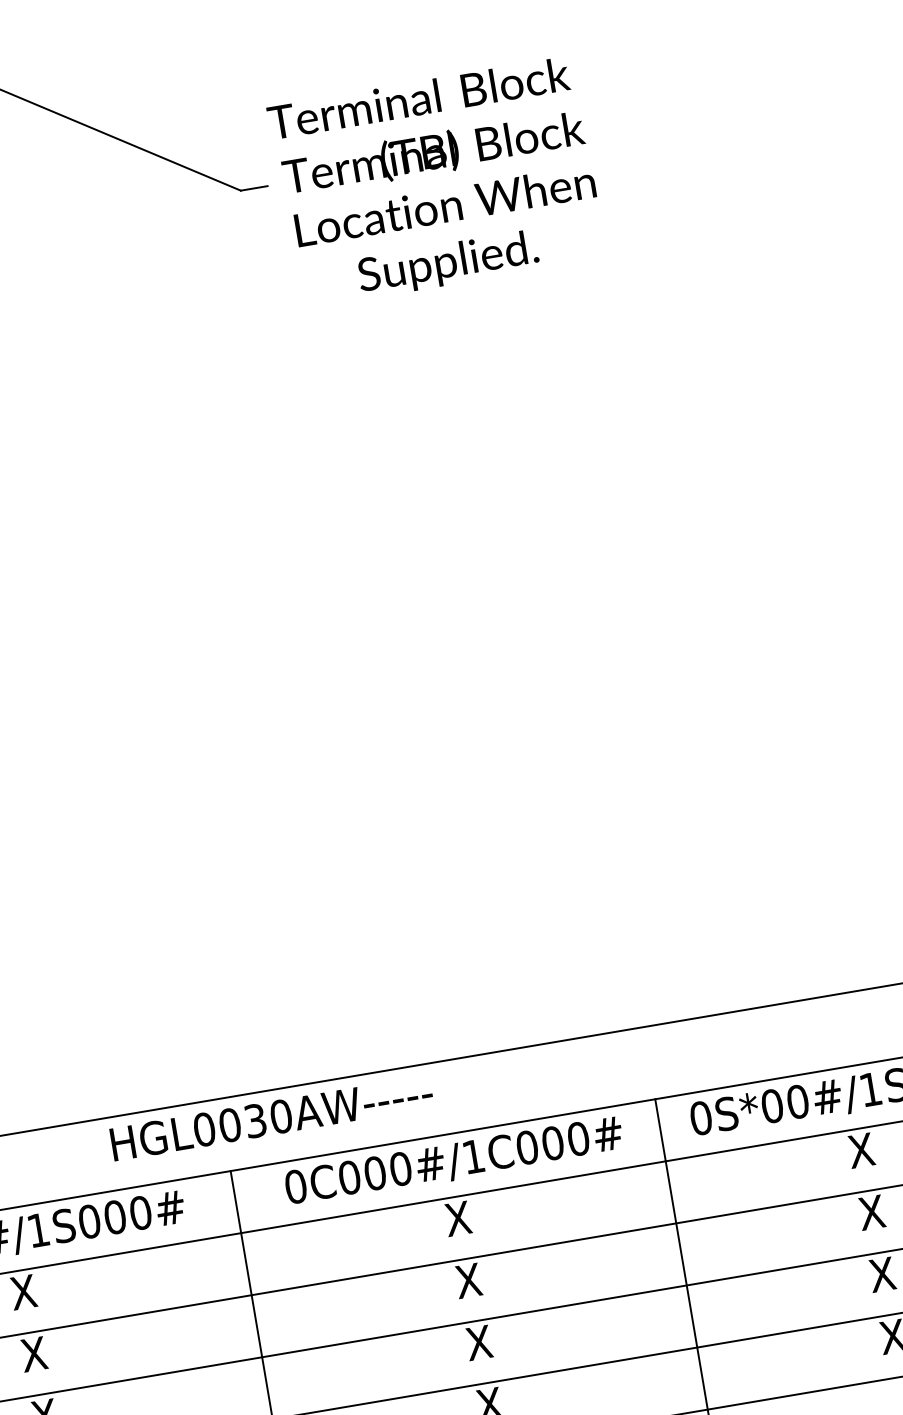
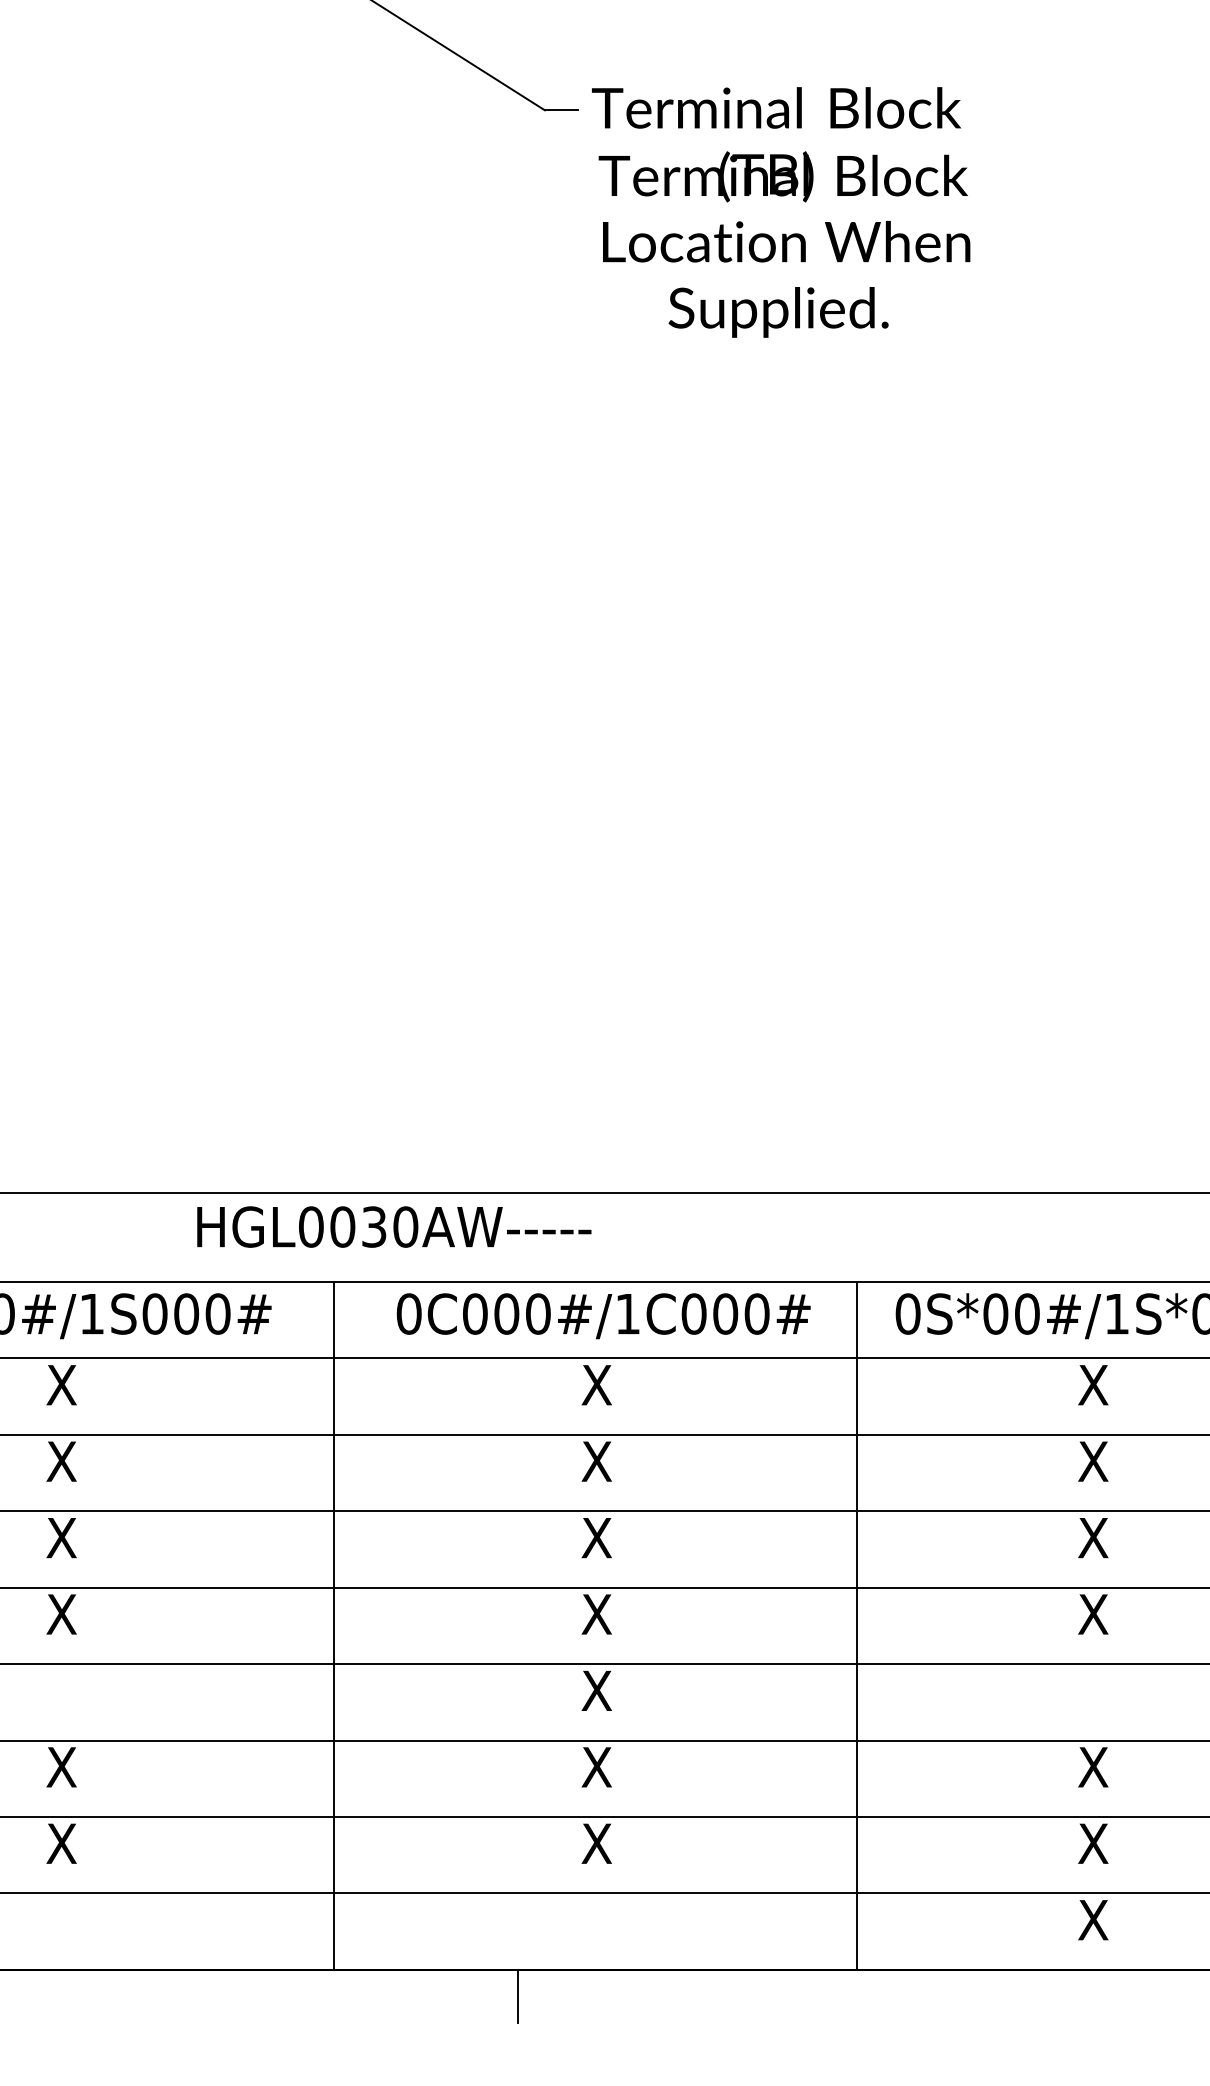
text: (437, 182) -> (781, 212), moved

